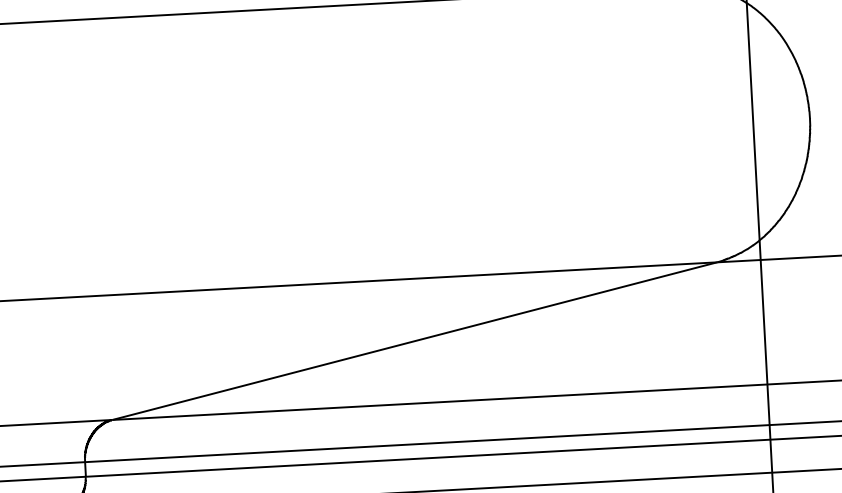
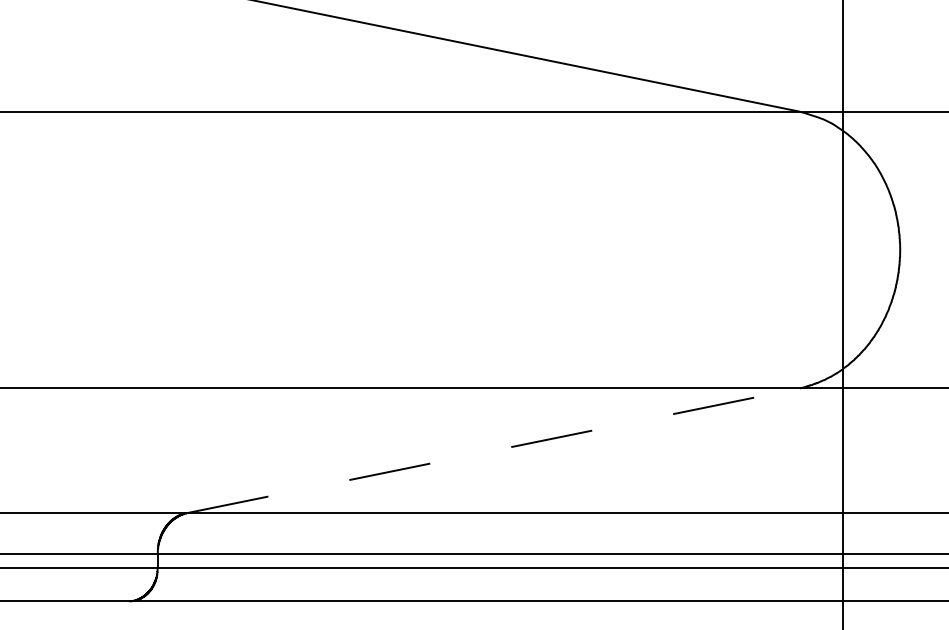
line: (415, 340) -> (494, 450), solid -> dashed

